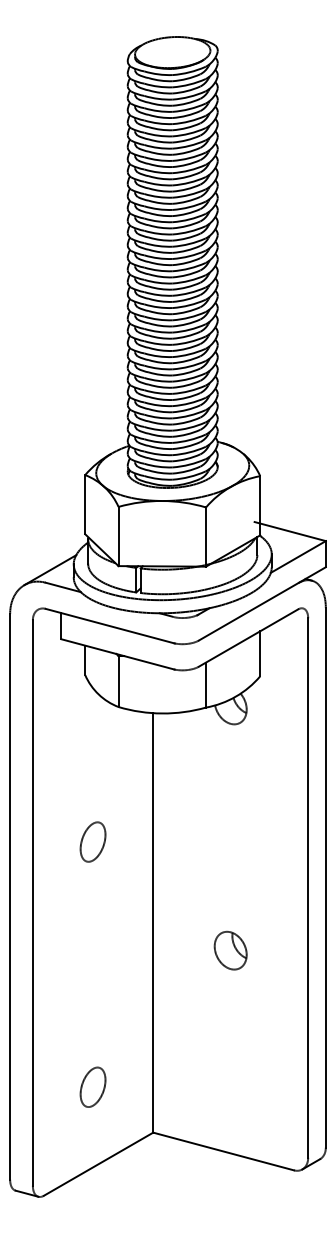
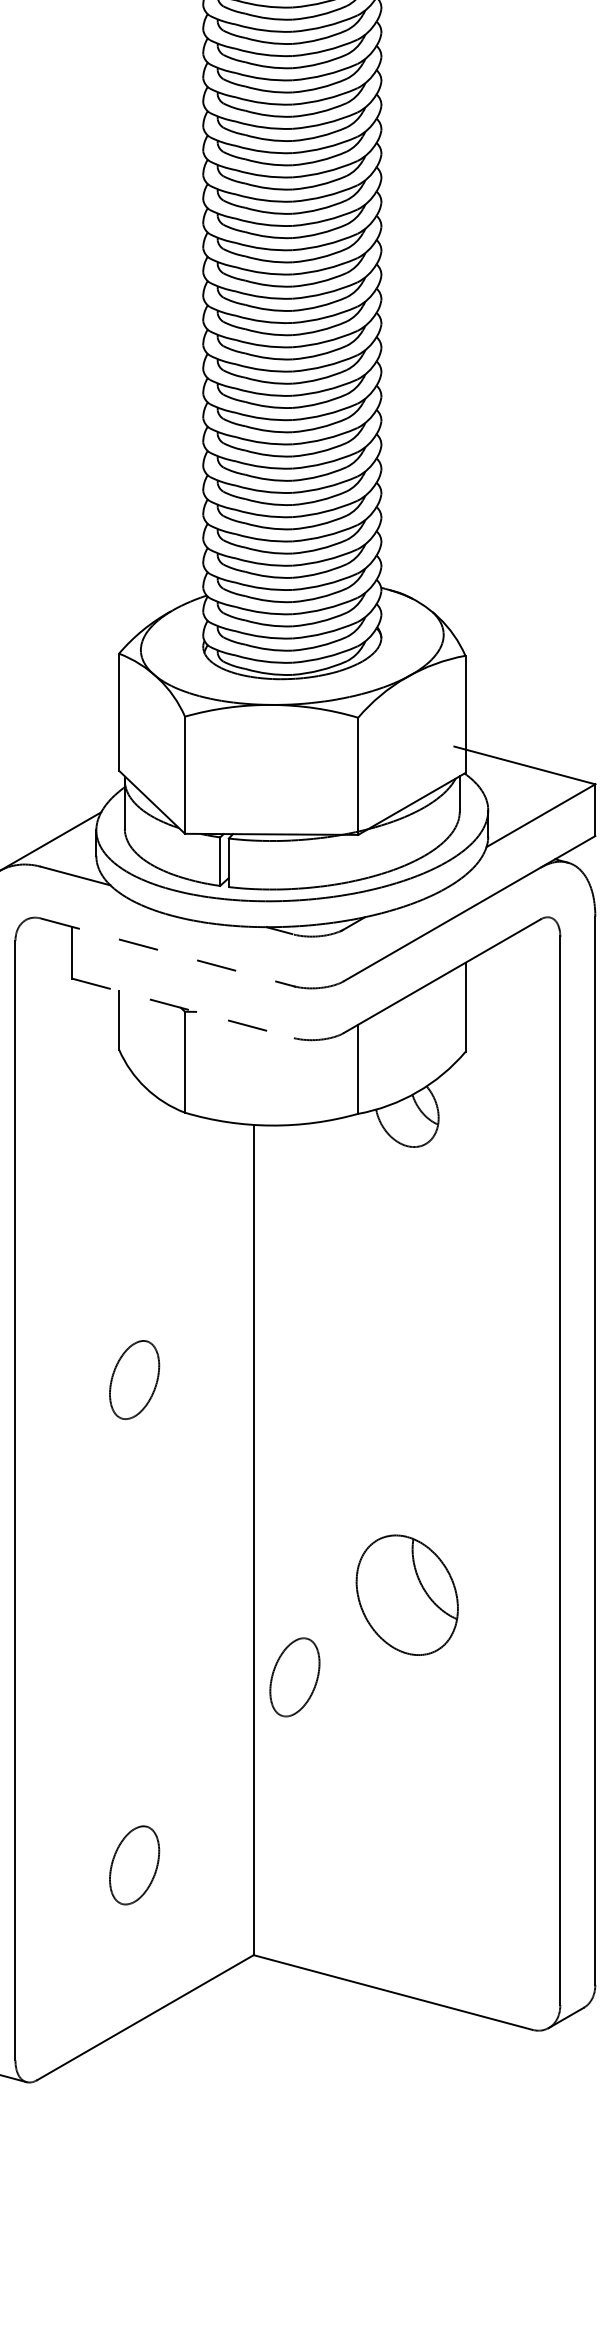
line: (110, 626) -> (169, 953), solid -> dashed
line: (118, 654) -> (184, 1008), solid -> dashed
part: (230, 950) -> (406, 1594), size x1.6
part: (173, 991) -> (293, 1675), added

